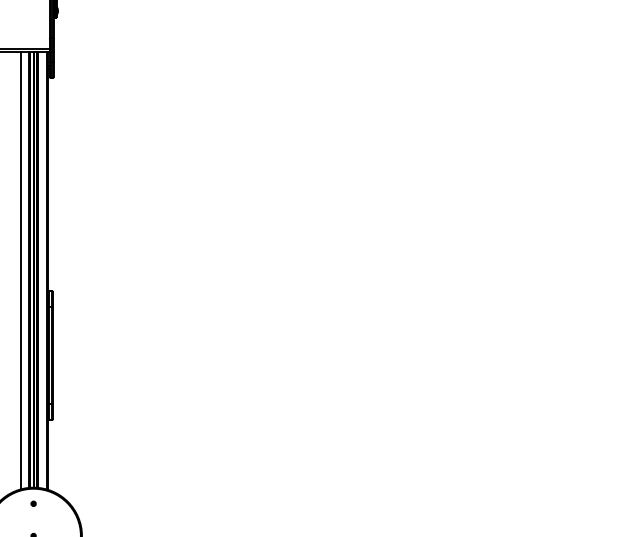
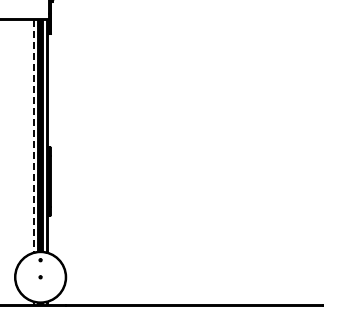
line: (20, 272) -> (33, 137), solid -> dashed

